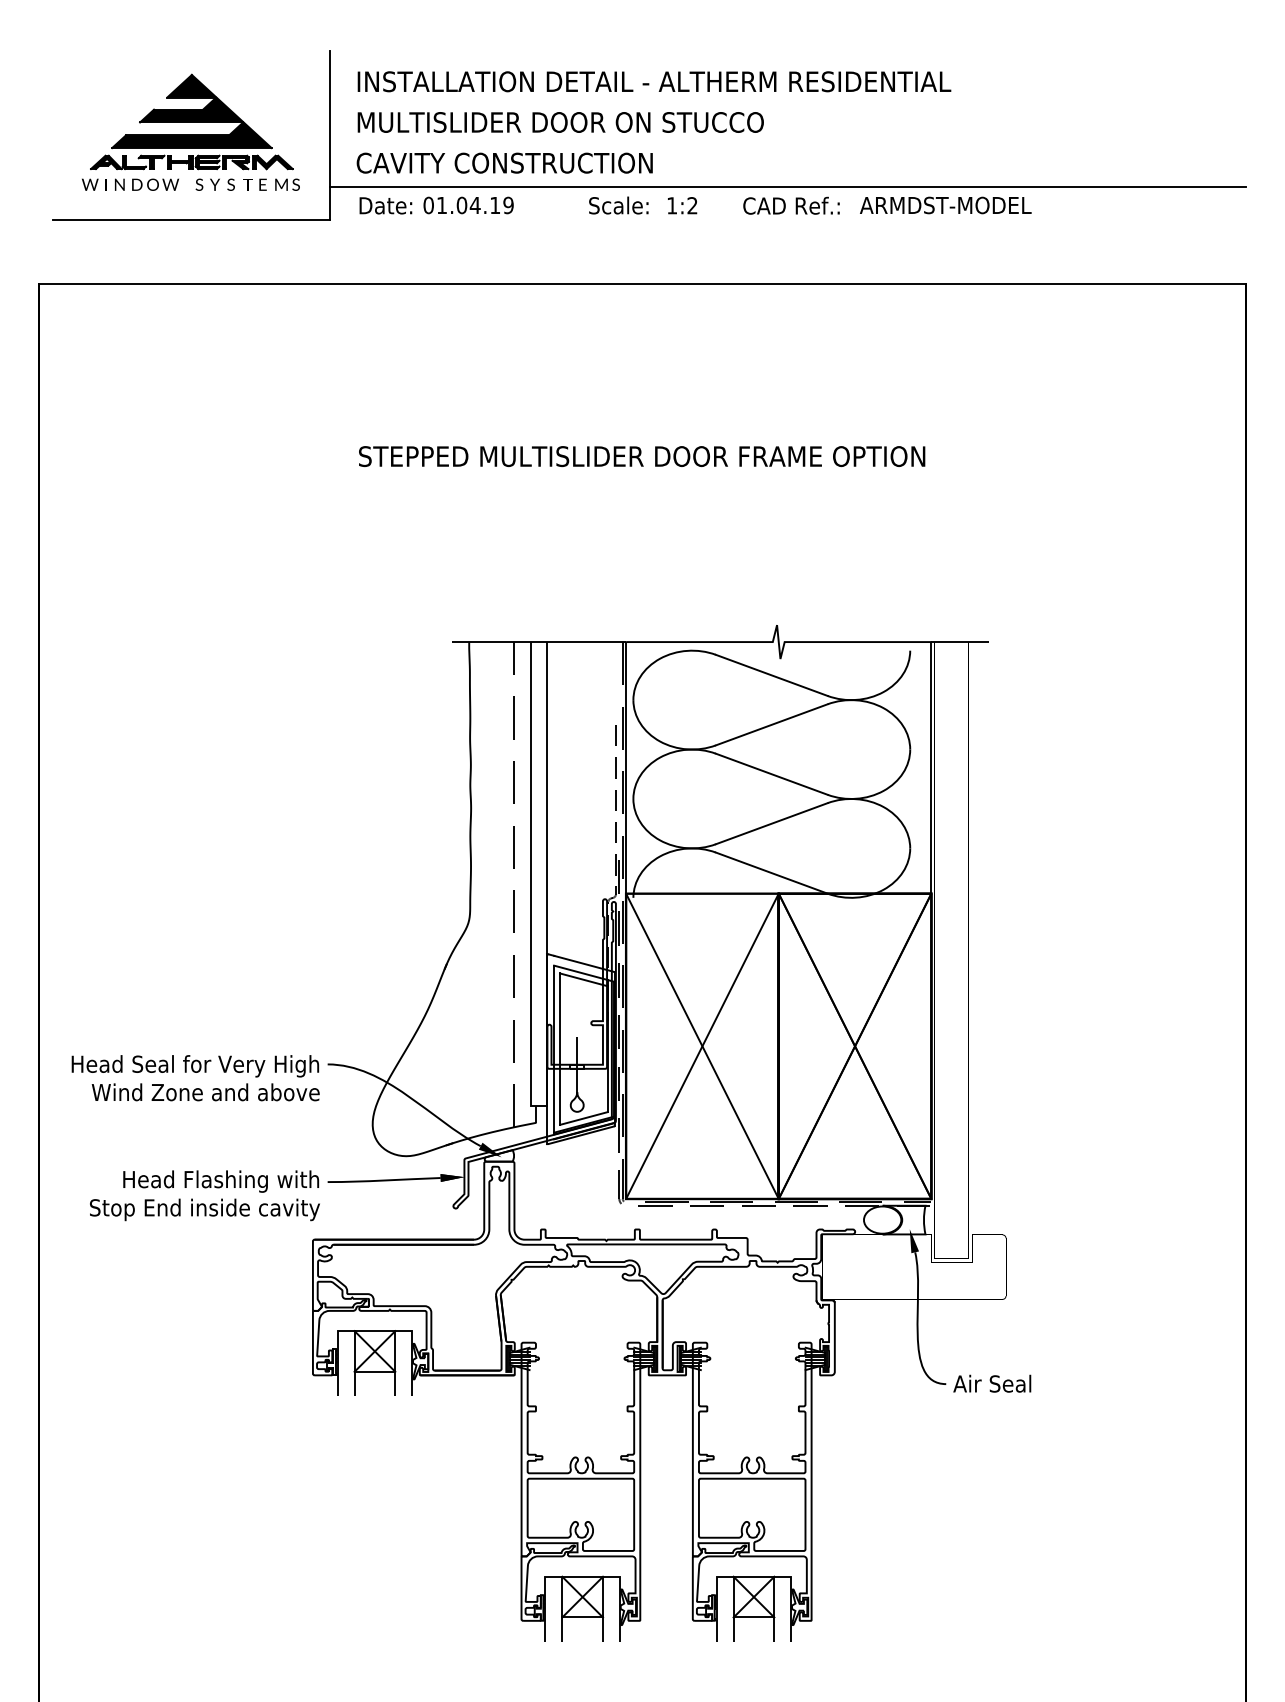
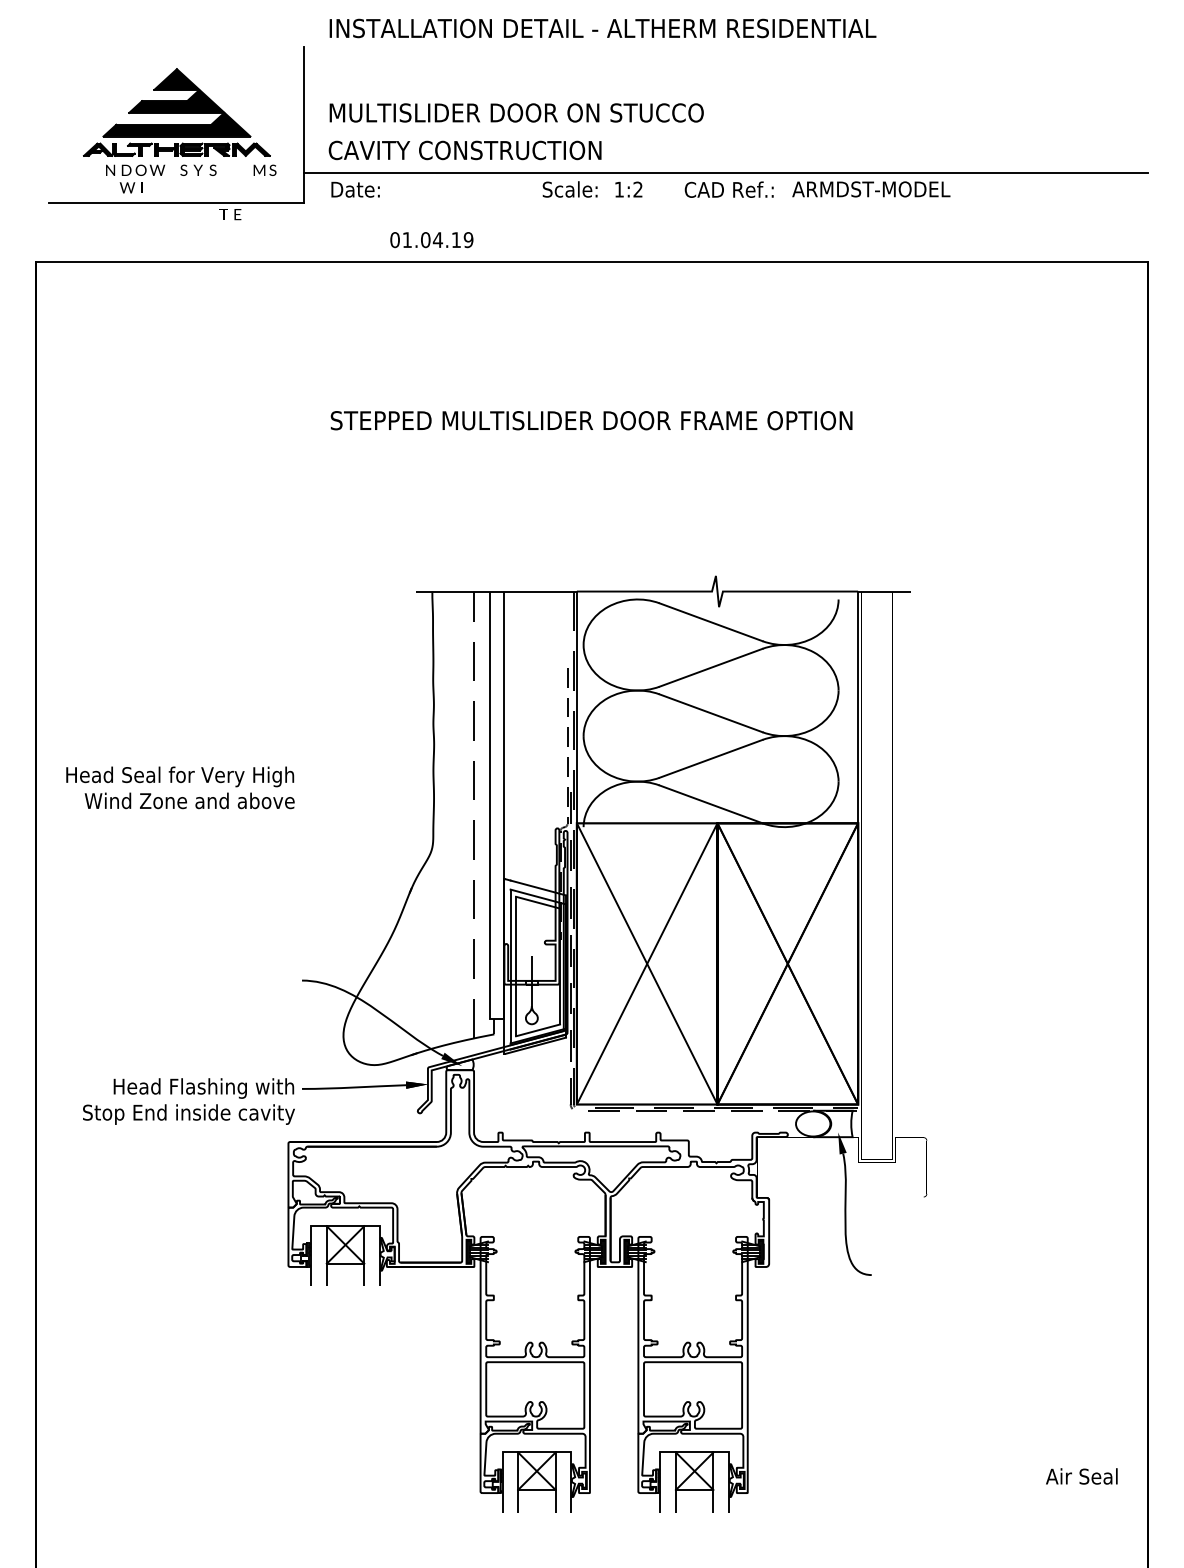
text: (654, 81) -> (603, 28), moved
text: (94, 184) -> (131, 187), moved
text: (254, 184) -> (230, 214), moved
text: (468, 205) -> (431, 240), moved
text: (195, 1078) -> (180, 788), moved
text: (992, 1383) -> (1082, 1476), moved

